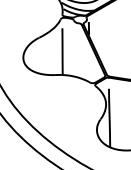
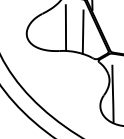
line: (79, 56) -> (82, 32), added

